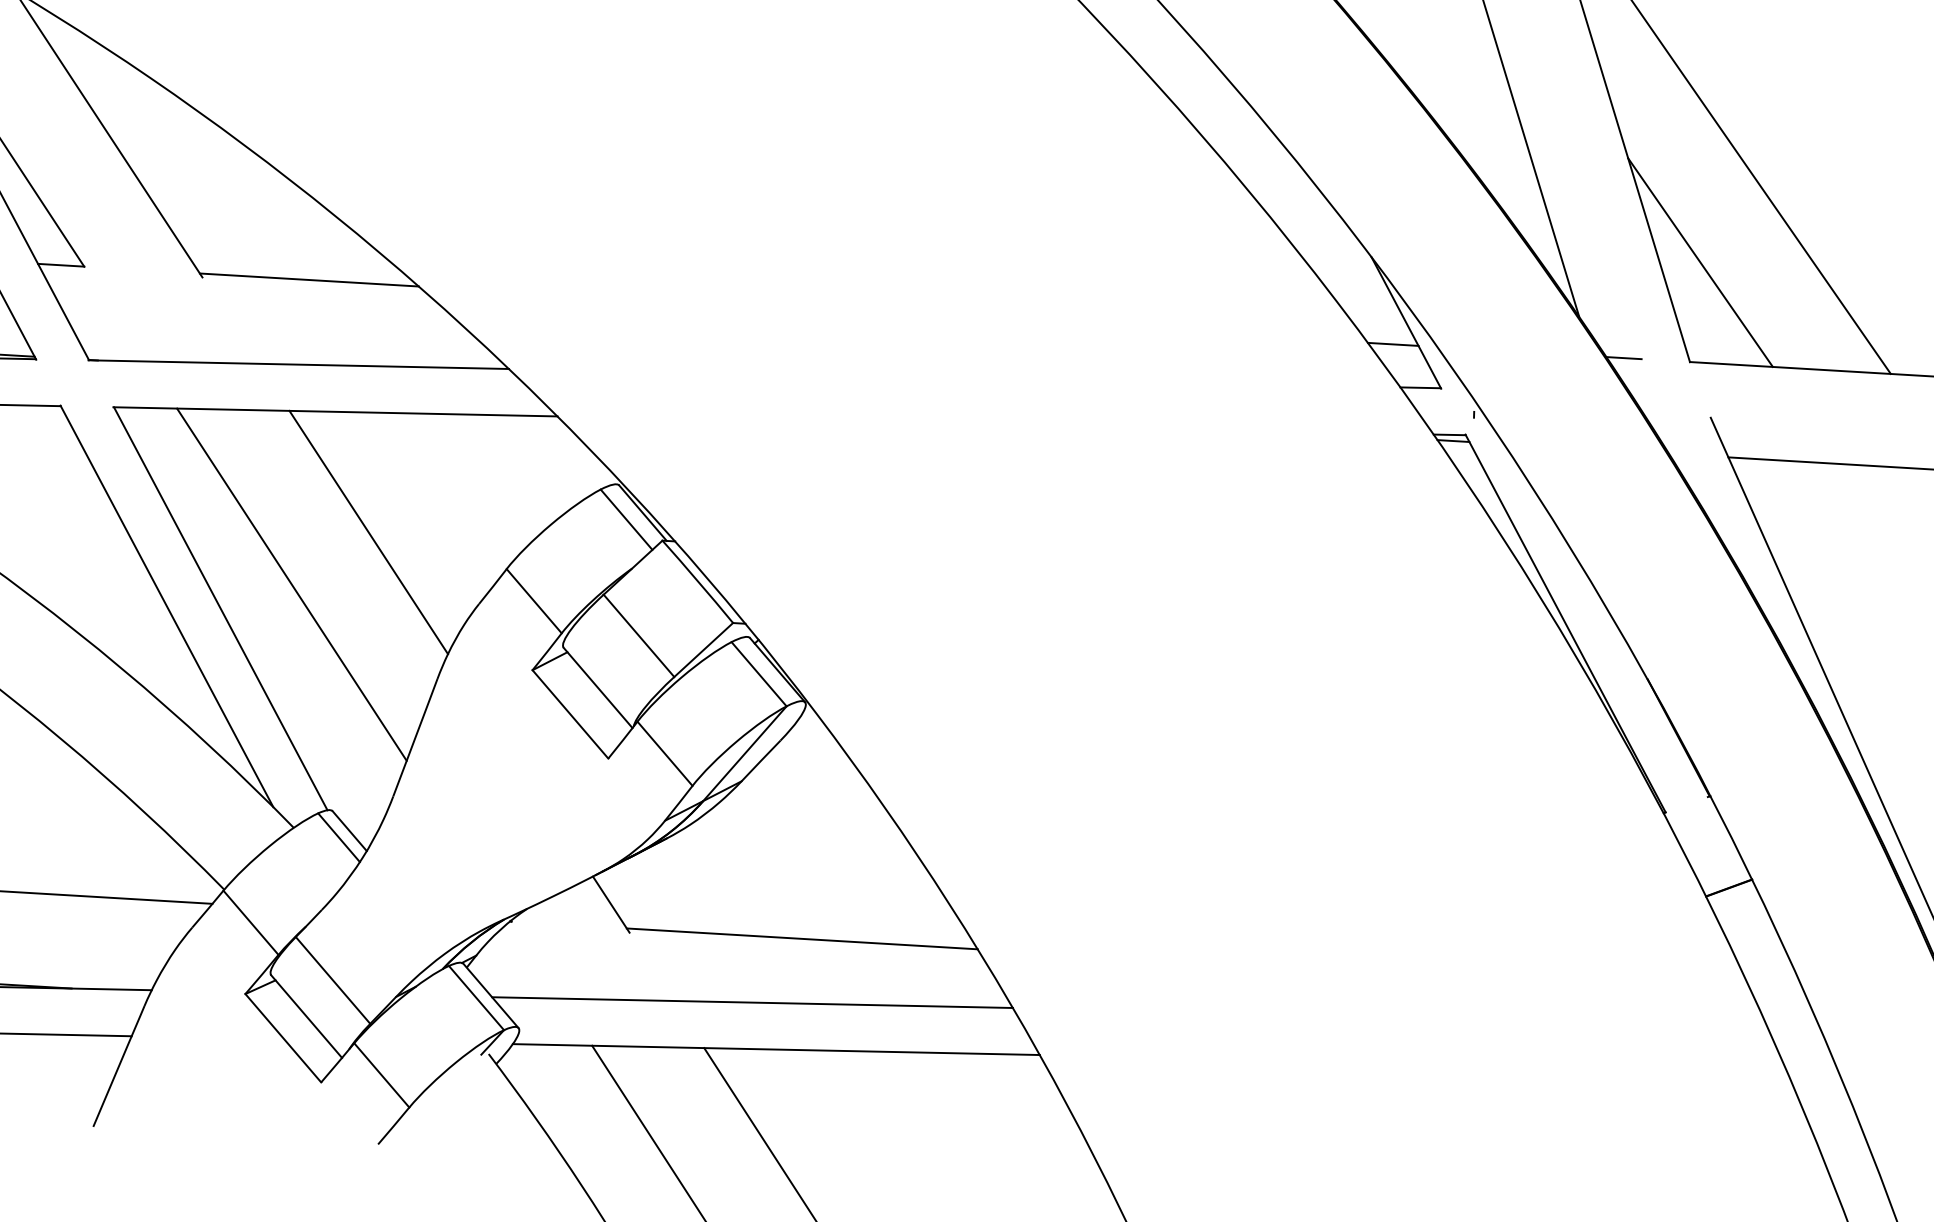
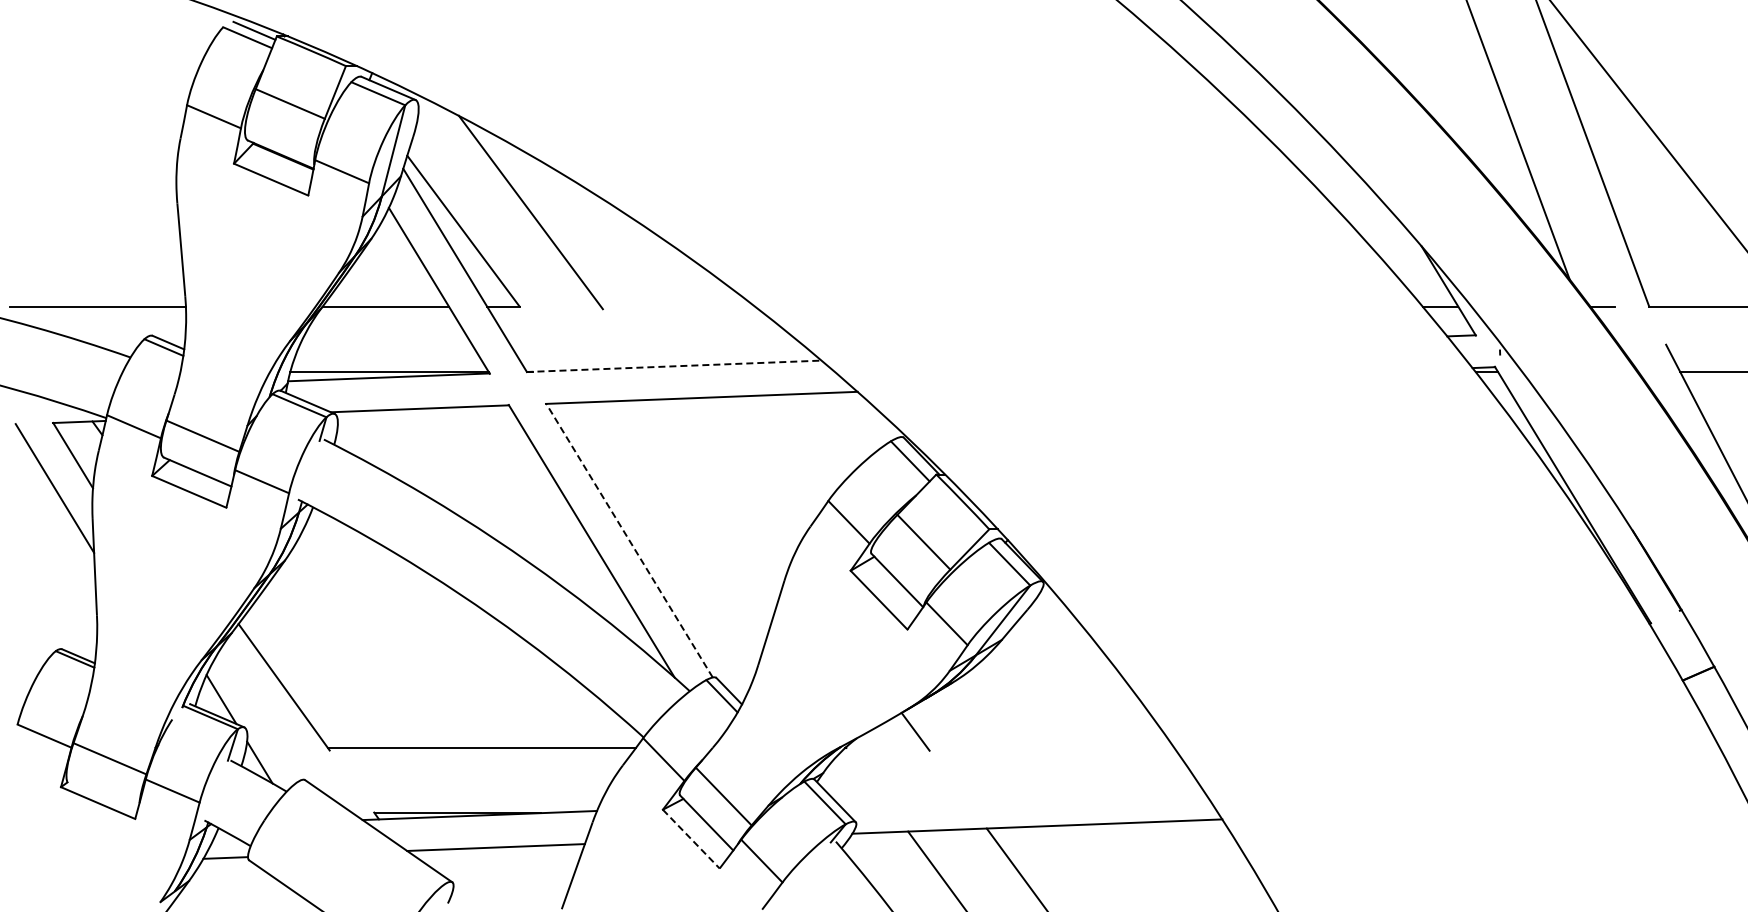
line: (1700, 262) -> (1652, 236), removed
line: (308, 279) -> (677, 306), removed
line: (299, 364) -> (674, 366), solid -> dashed
line: (367, 533) -> (729, 481), removed
line: (292, 584) -> (678, 520), removed
line: (220, 608) -> (629, 540), solid -> dashed
line: (801, 938) -> (1050, 747), removed
line: (752, 1002) -> (1018, 794), removed
line: (283, 1038) -> (691, 839), solid -> dashed

